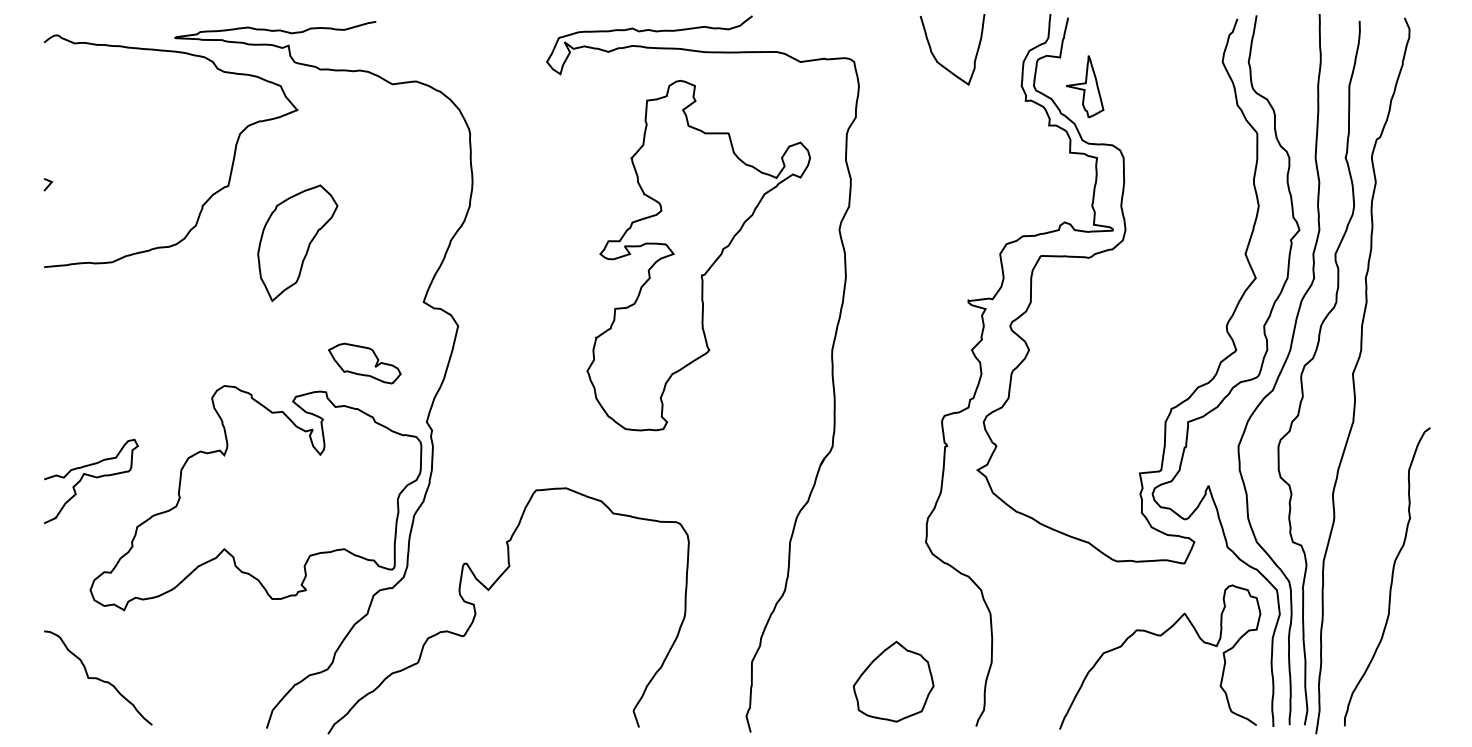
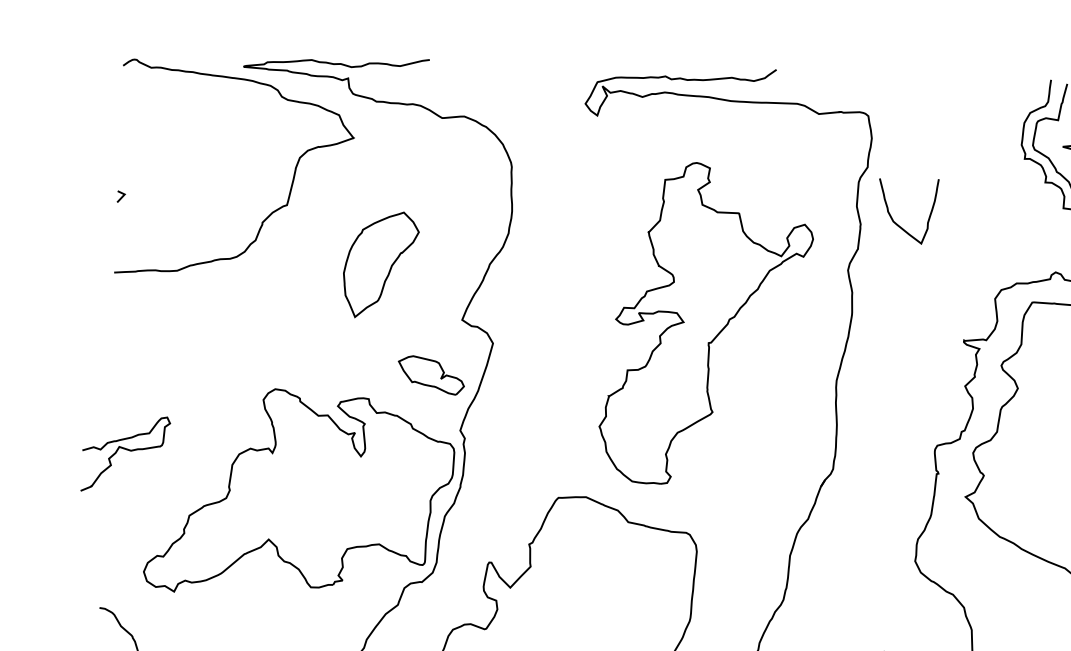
curve: (942, 64) -> (898, 224), moved
part: (297, 243) -> (380, 265), moved
part: (698, 255) -> (706, 324), moved
part: (364, 363) -> (431, 375), moved
curve: (92, 477) -> (127, 450), moved

